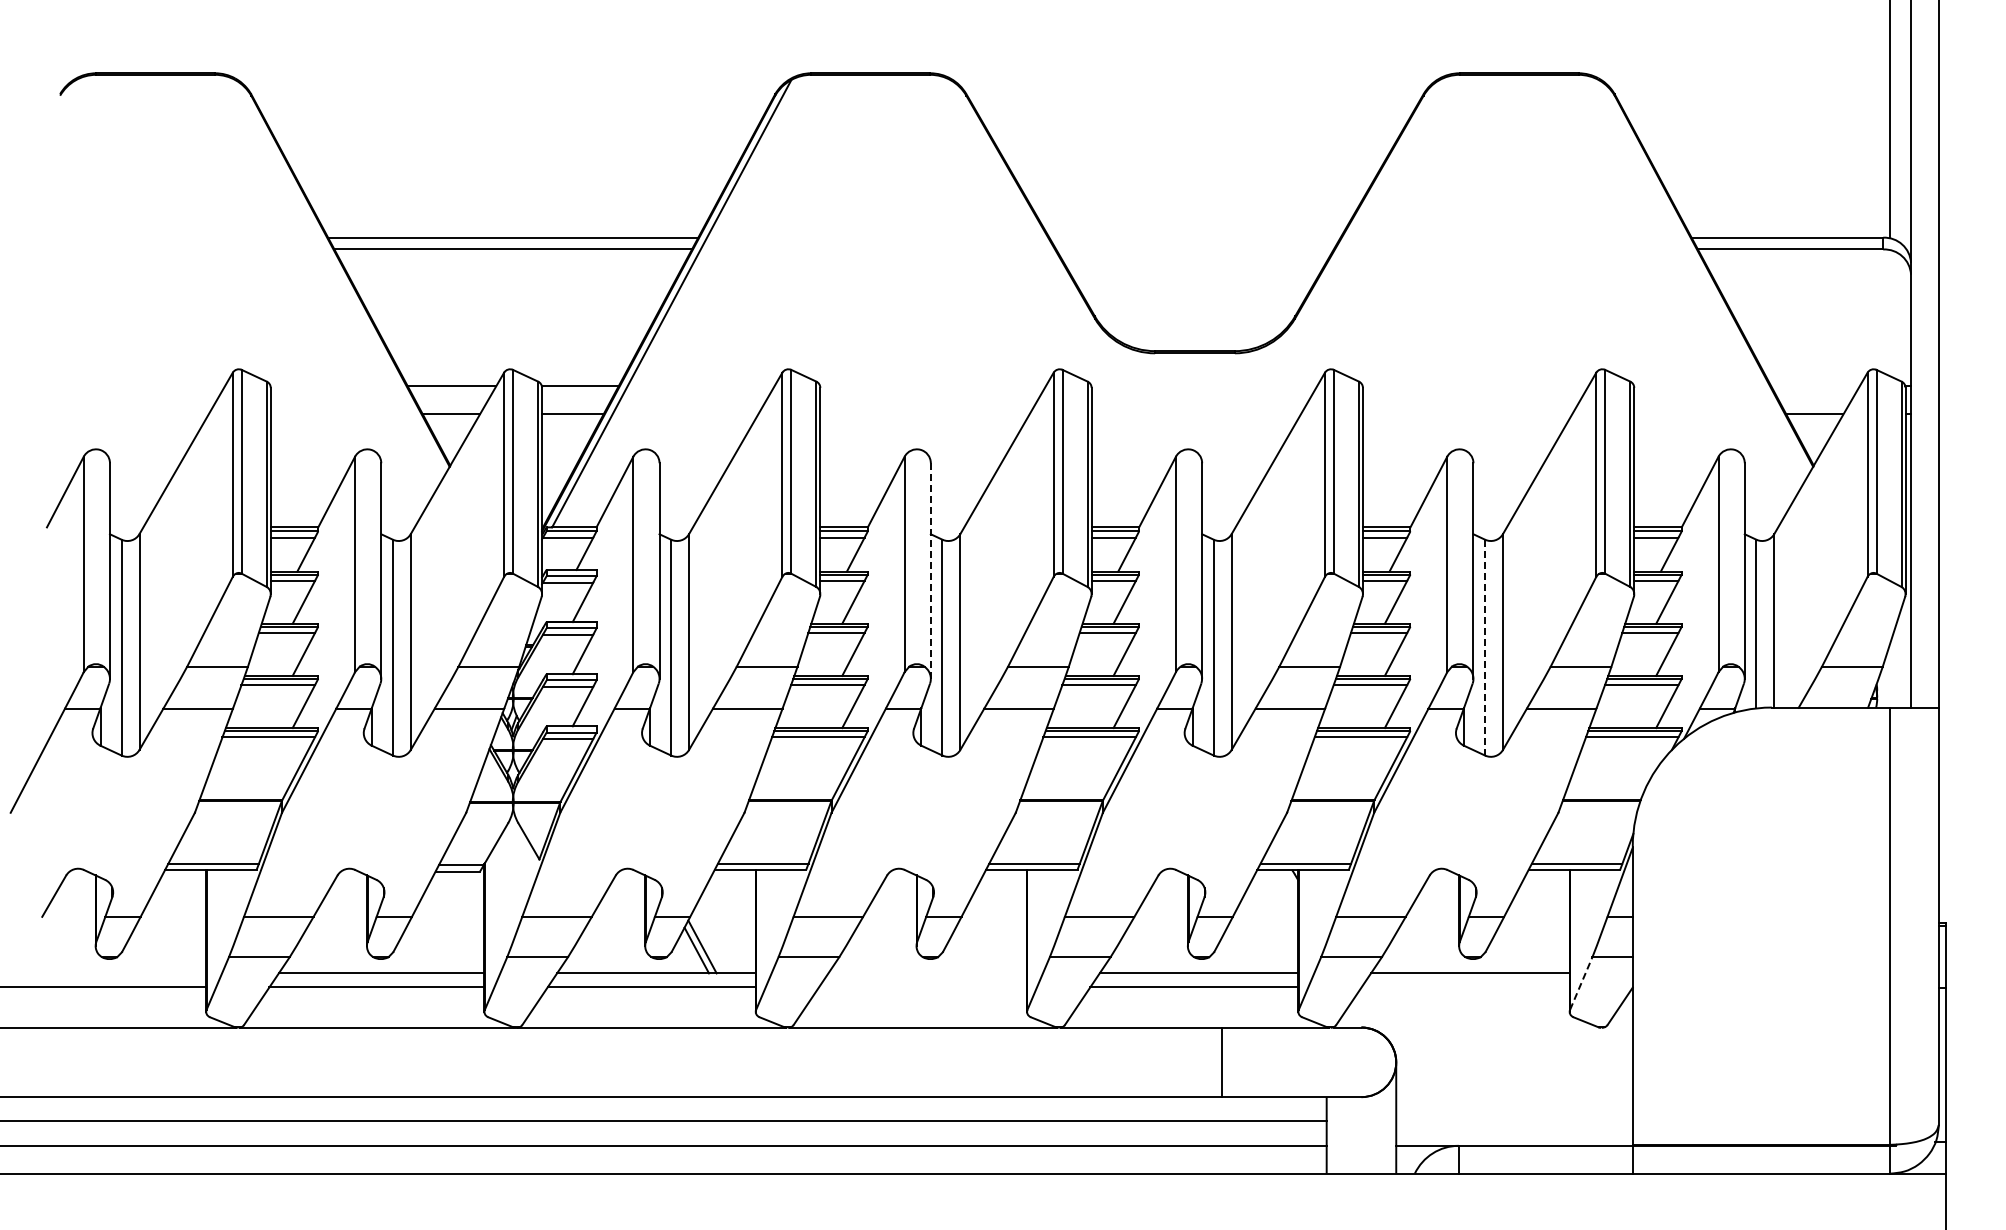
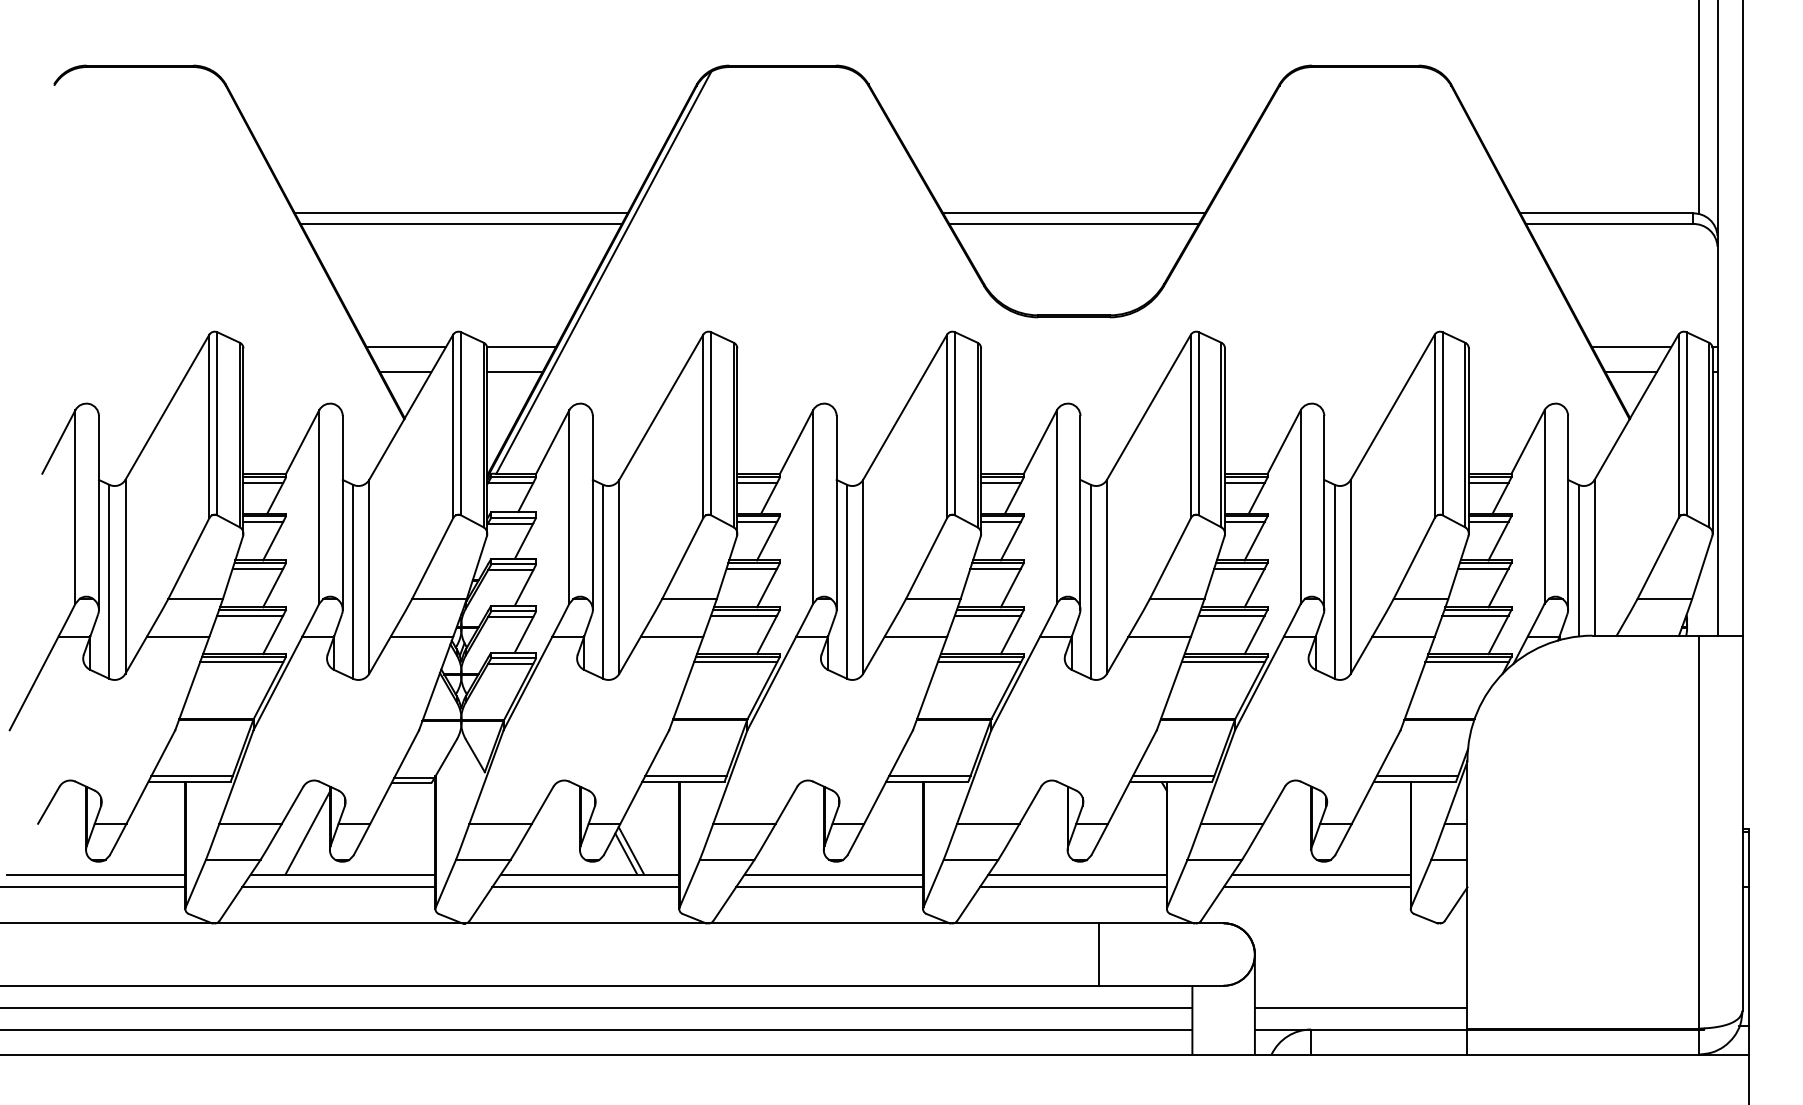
line: (1194, 237) -> (1073, 213), added
line: (1194, 249) -> (1073, 224), added
line: (1815, 386) -> (1631, 347), added
line: (930, 571) -> (836, 513), dashed -> solid
line: (1485, 647) -> (1335, 581), dashed -> solid
line: (341, 927) -> (307, 833), added
line: (106, 973) -> (95, 874), added
line: (927, 973) -> (833, 874), added
line: (1581, 983) -> (1421, 883), dashed -> solid
line: (923, 987) -> (830, 887), added
line: (1465, 987) -> (1317, 887), added
line: (1514, 1121) -> (1361, 1007), added

